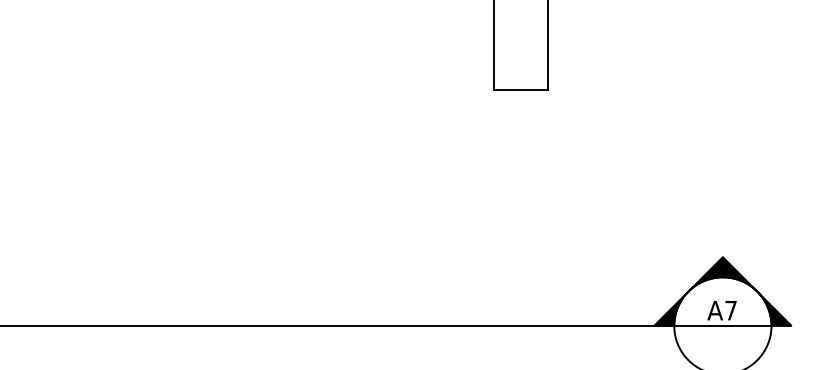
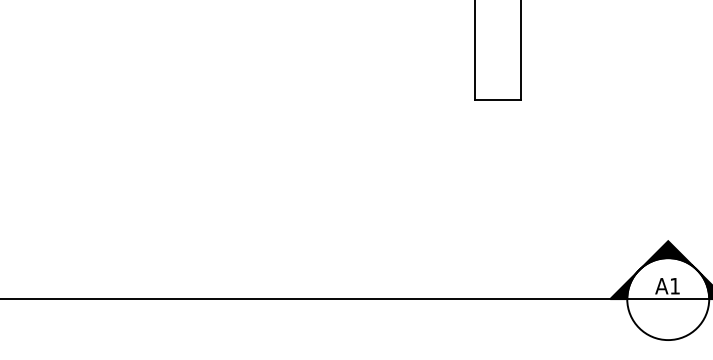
text: (730, 310) -> (674, 286), A7 -> A1

